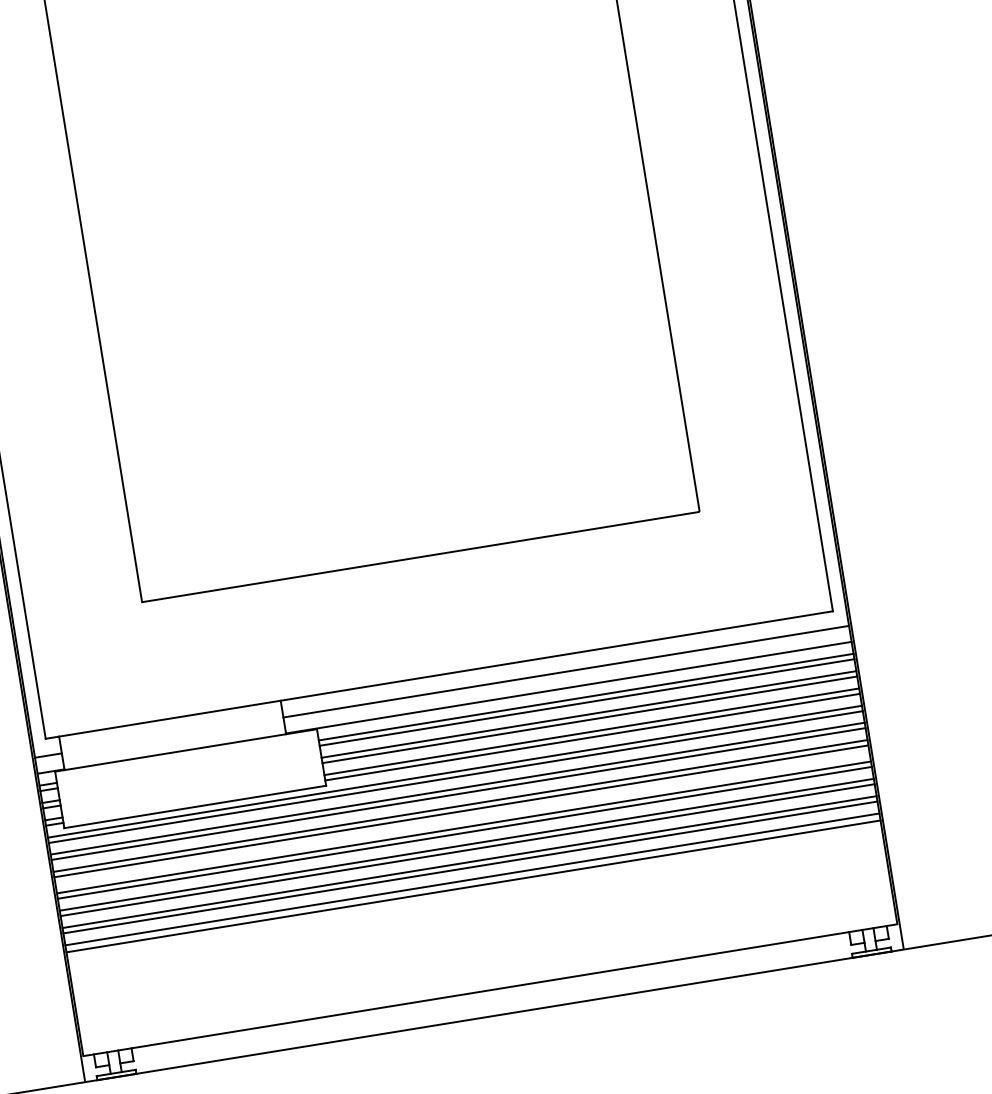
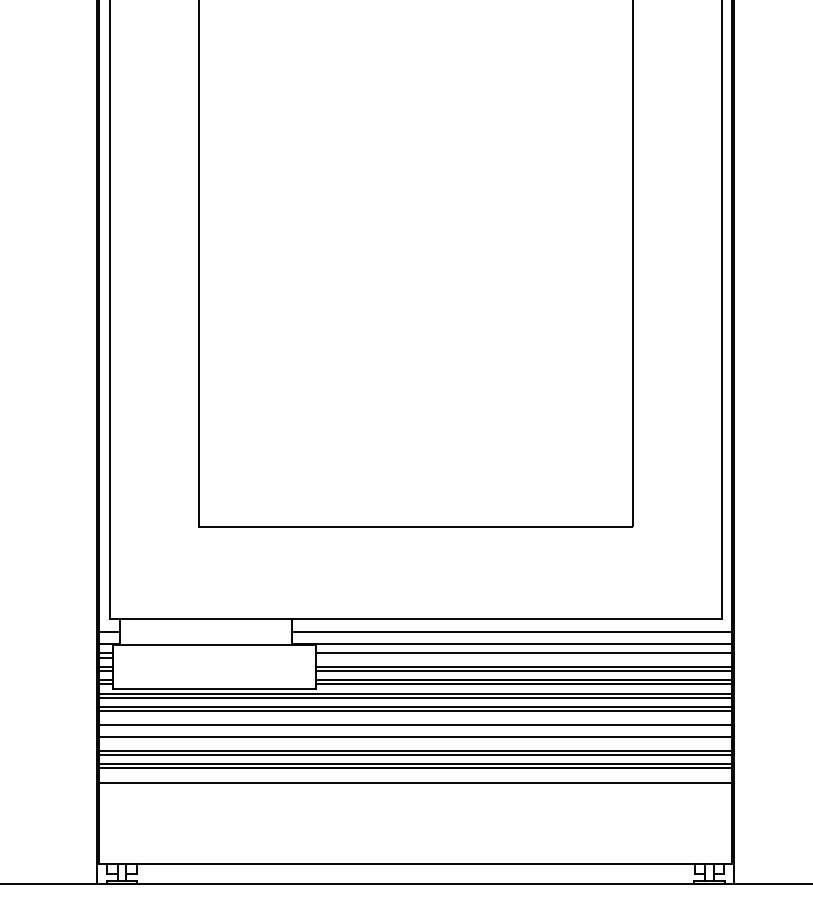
line: (587, 702) -> (524, 657), removed
line: (460, 806) -> (415, 720), removed
line: (464, 833) -> (415, 741), removed
line: (472, 879) -> (415, 777), removed

